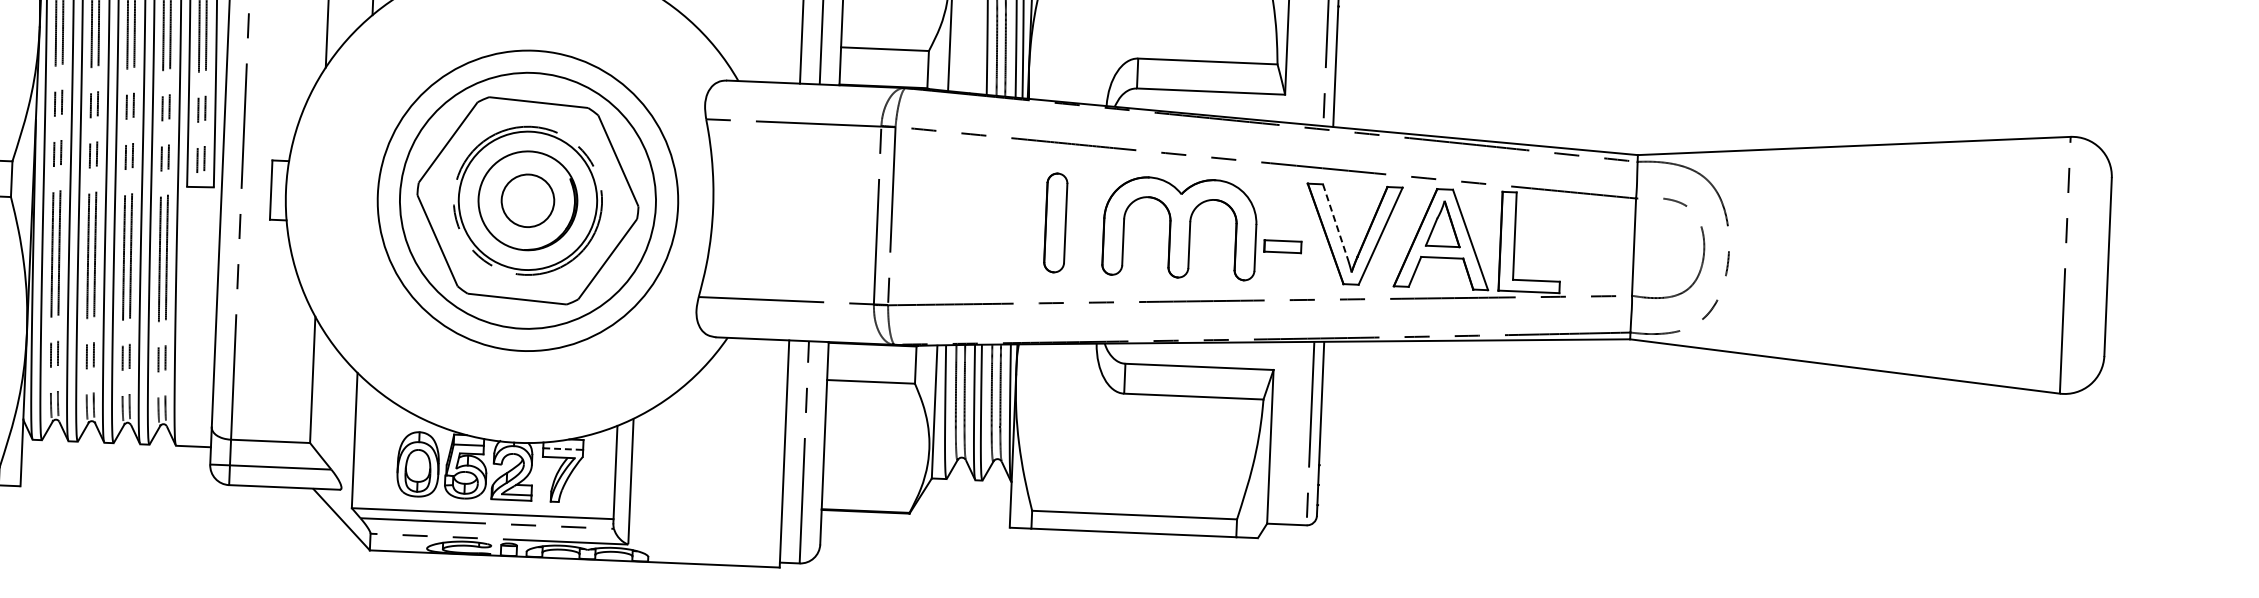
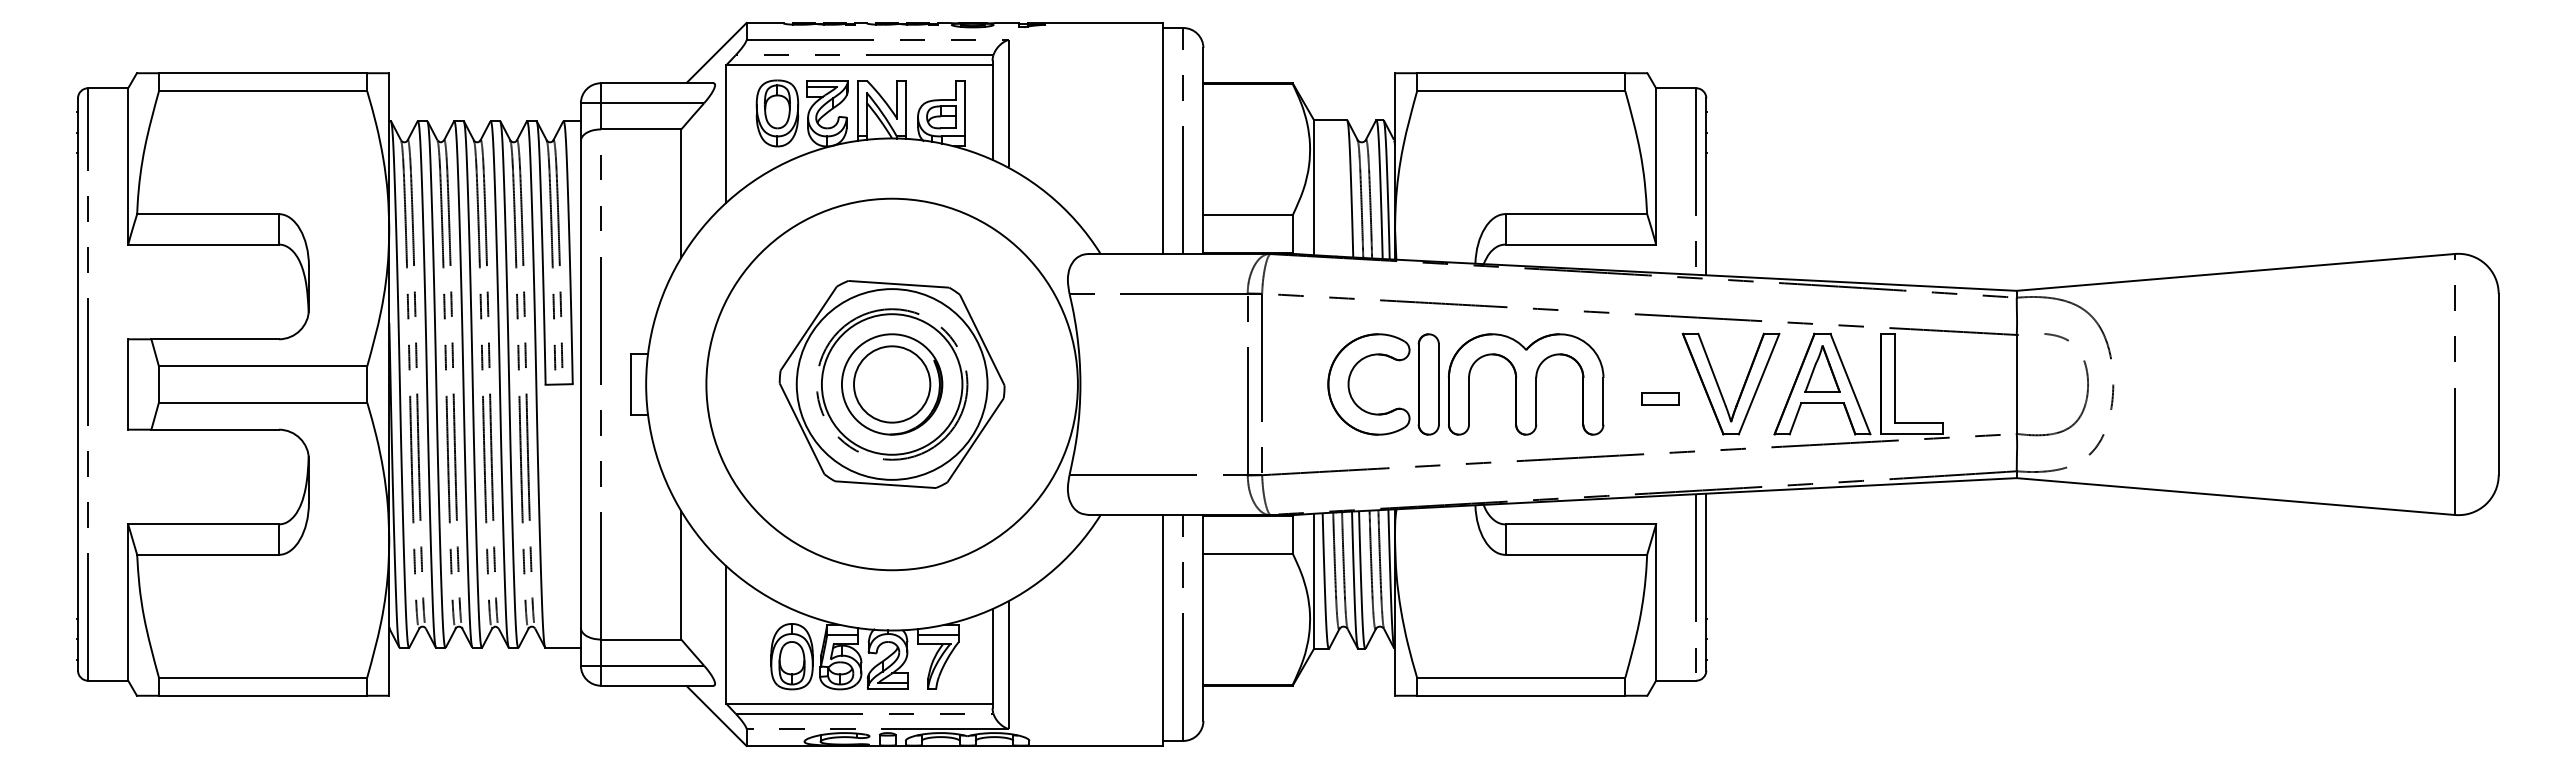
circle: (527, 200) -> (891, 384), size x0.62
circle: (527, 200) -> (891, 384), size x1.43
circle: (528, 200) -> (892, 384), size x1.43
part: (979, 213) -> (1350, 378), added
line: (1335, 220) -> (1712, 370), dashed -> solid
part: (1180, 228) -> (1526, 384), moved
line: (563, 448) -> (938, 634), dashed -> solid

